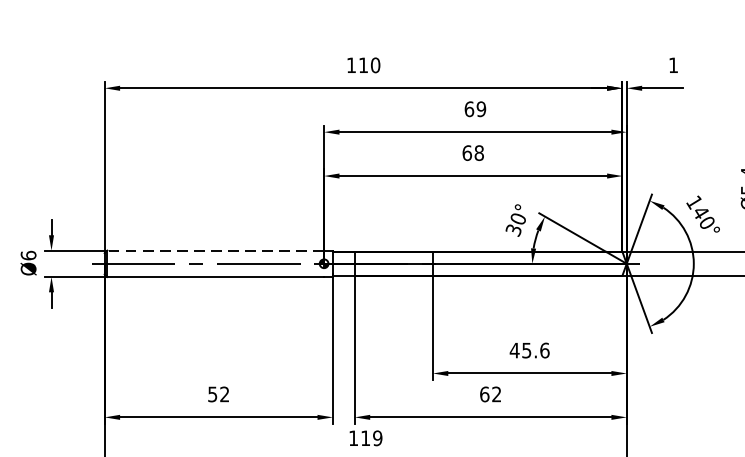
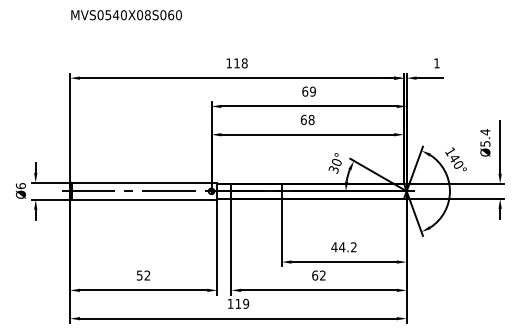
text: (375, 65) -> (244, 63), 110 -> 118
line: (215, 250) -> (141, 182), dashed -> solid
text: (534, 350) -> (347, 247), 45.6 -> 44.2

